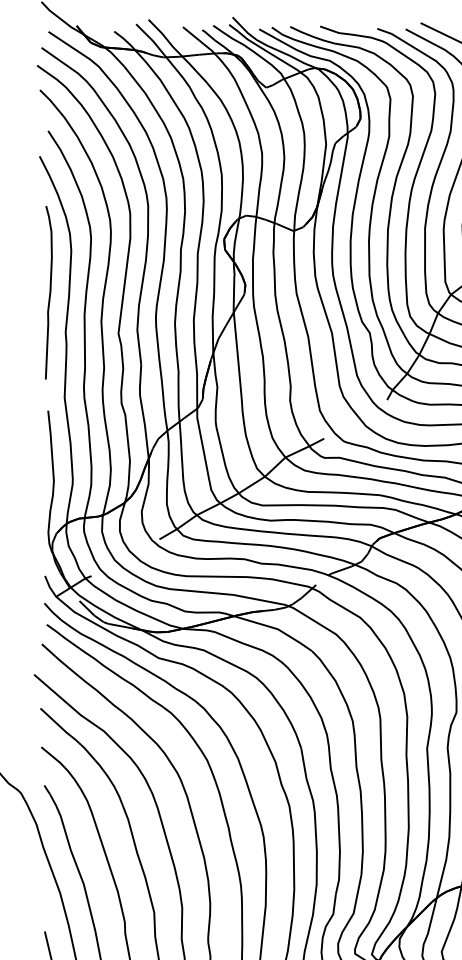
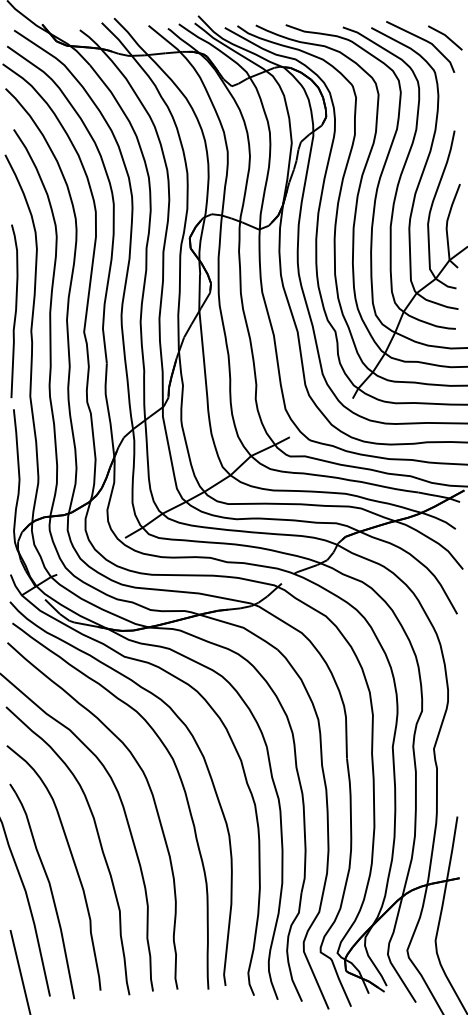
curve: (49, 292) -> (15, 311), moved

